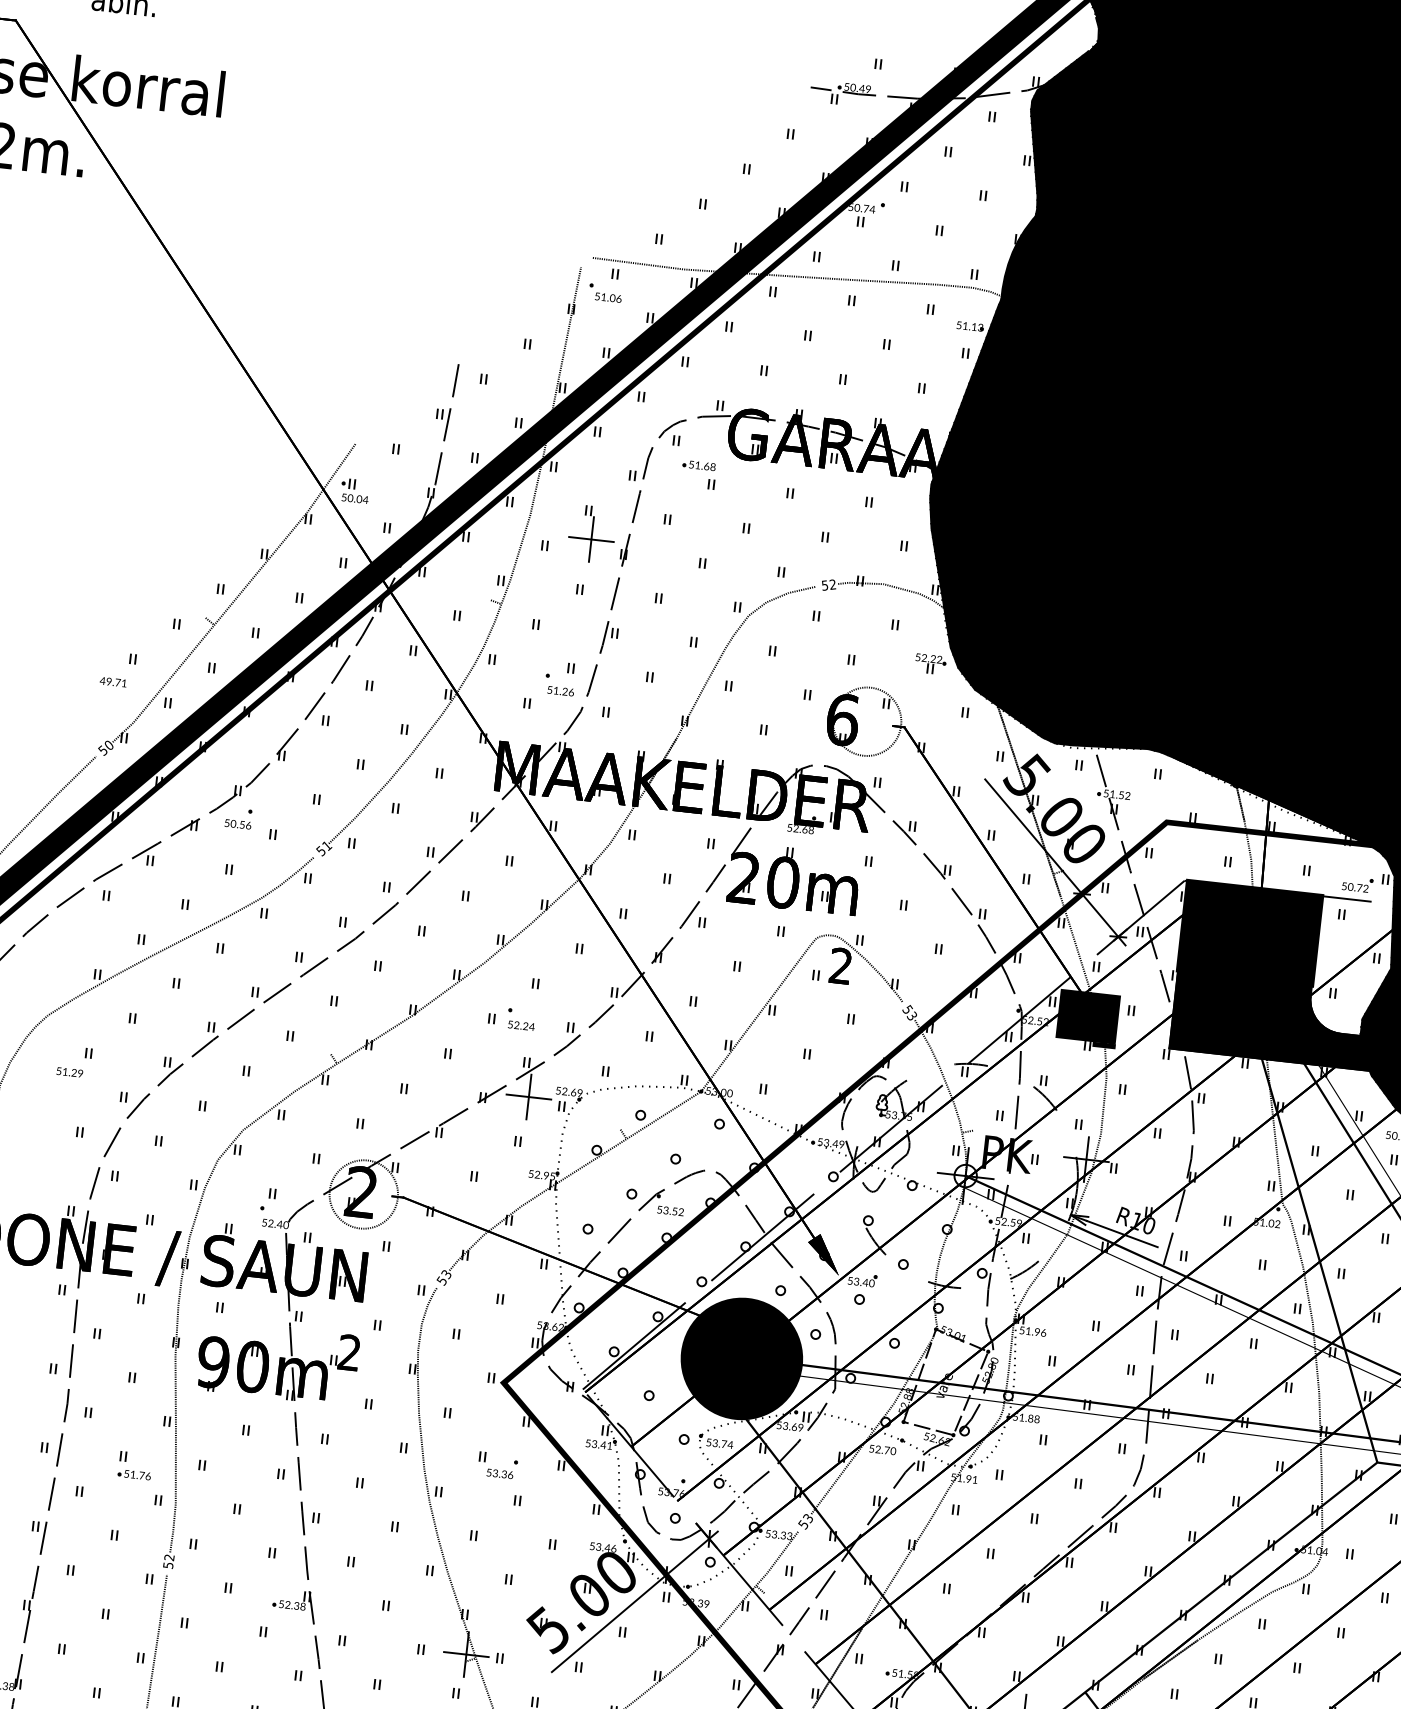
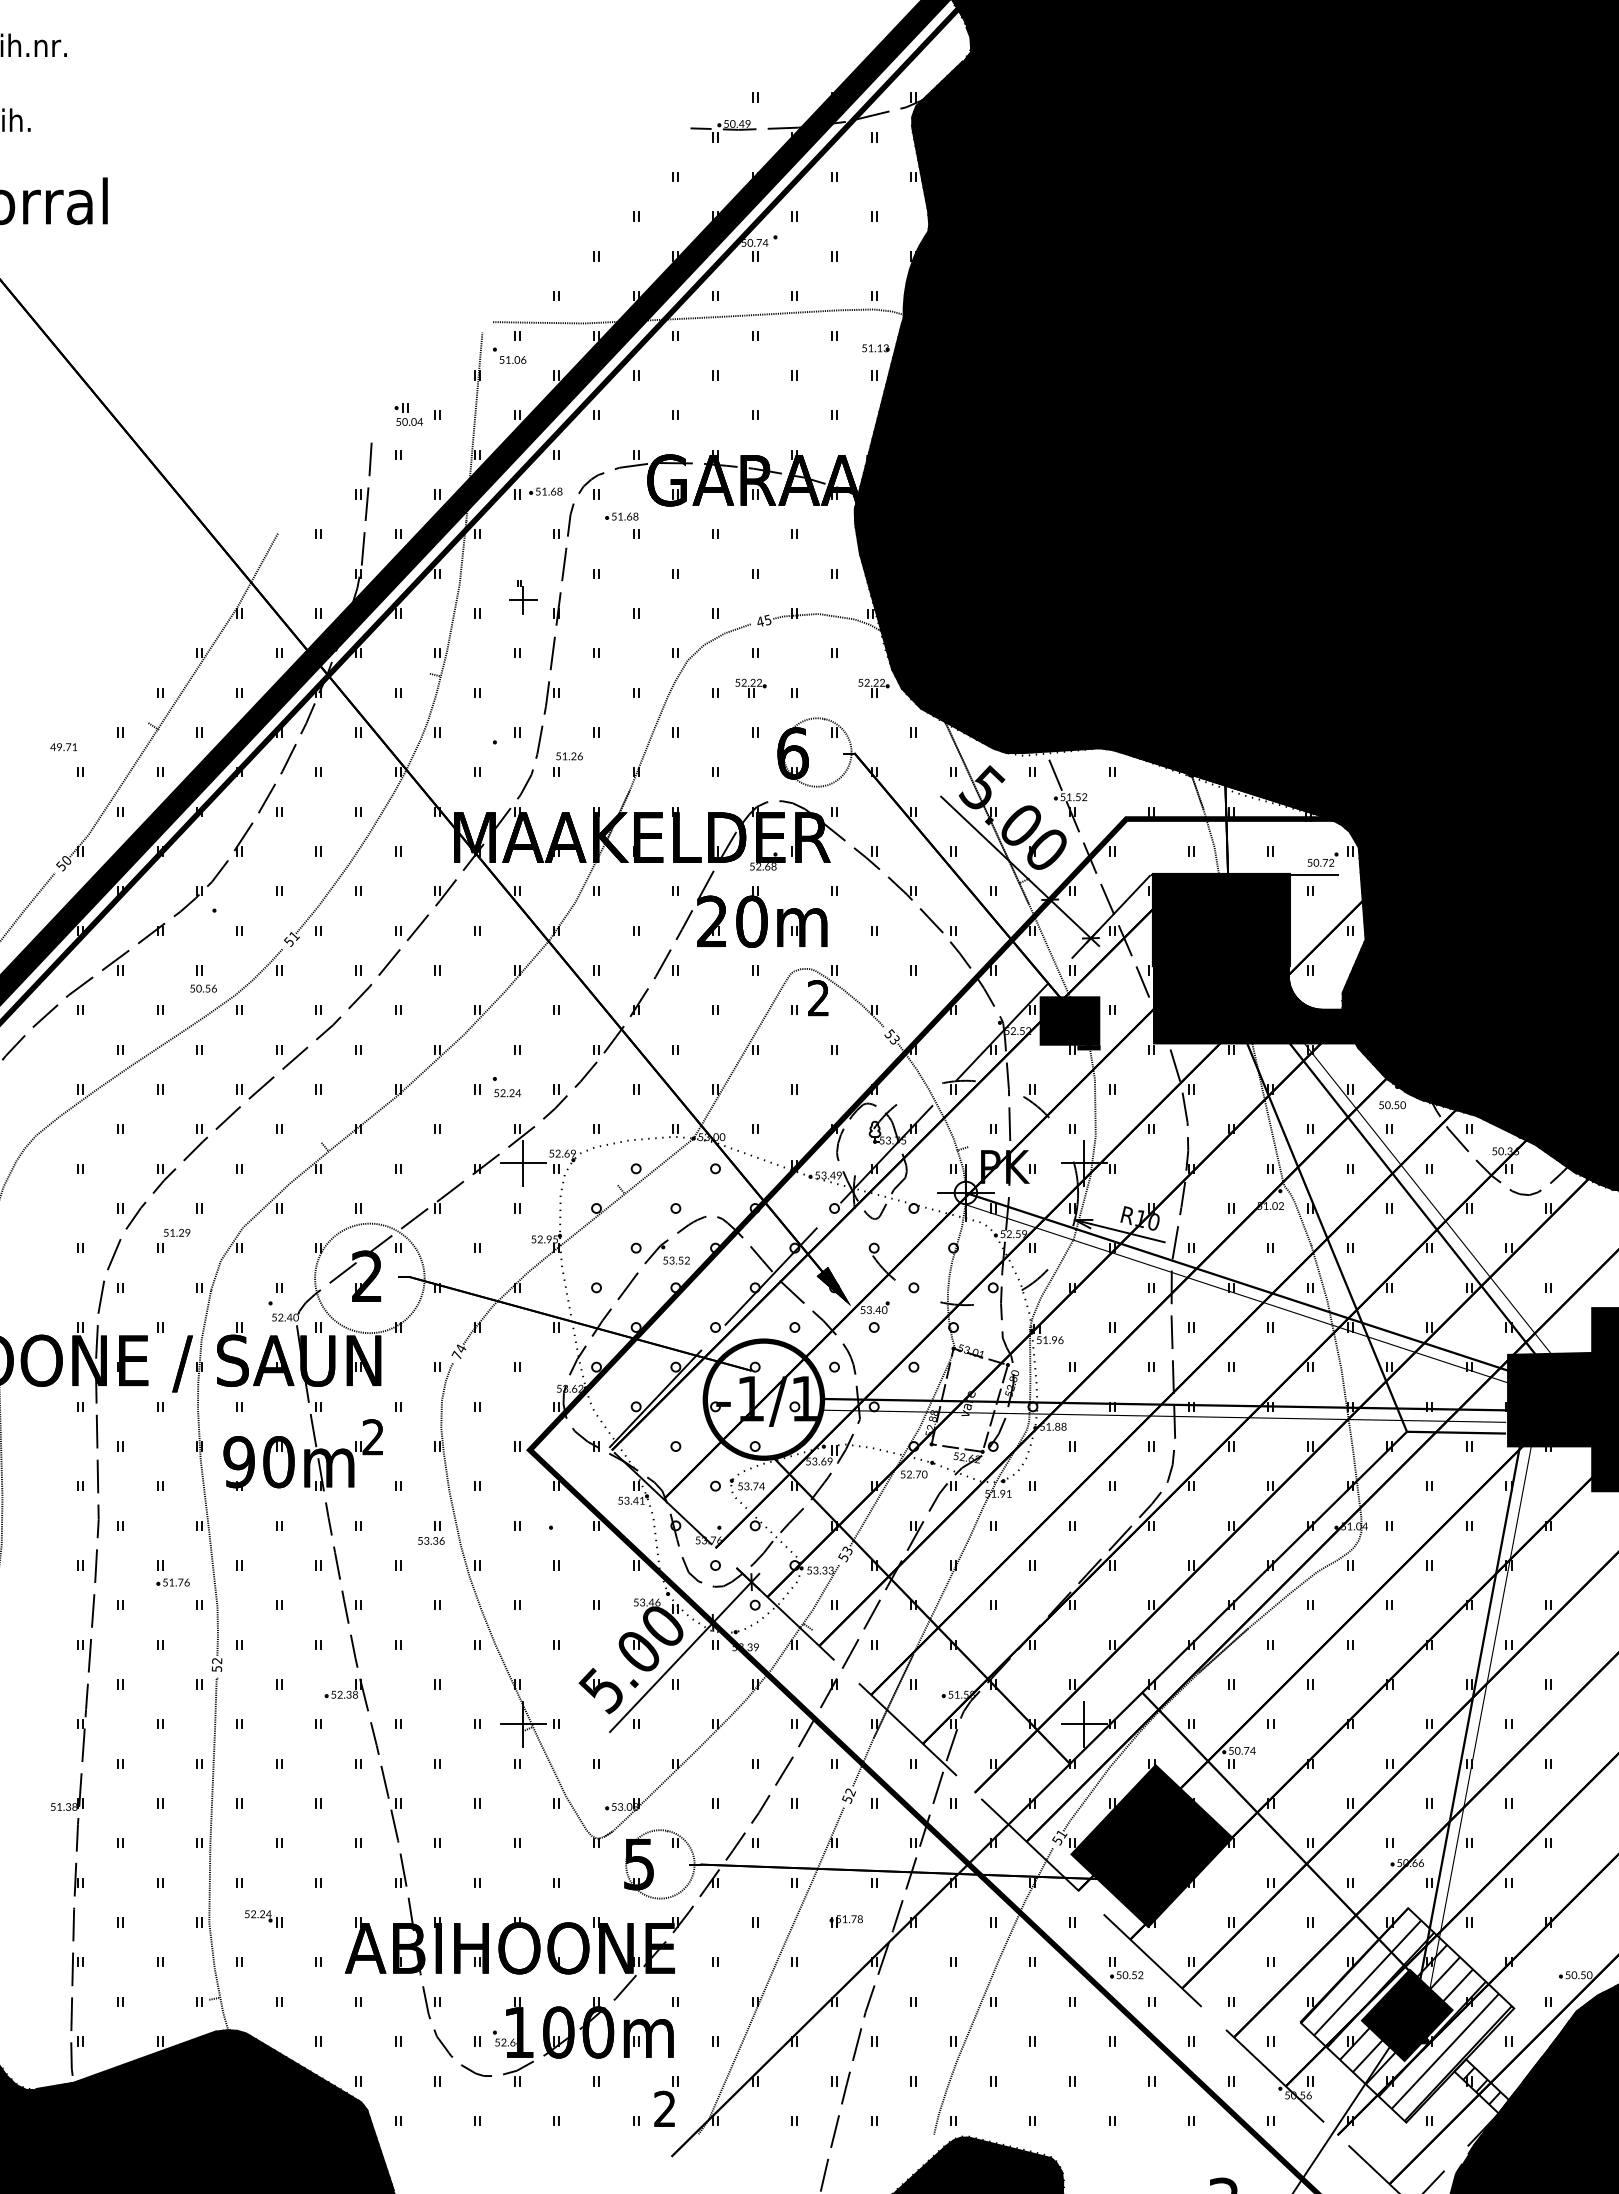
part: (626, 432) -> (545, 491), added
part: (354, 491) -> (408, 414), moved
part: (592, 534) -> (523, 597), size x0.6
text: (828, 584) -> (763, 620), 52 -> 45
part: (807, 649) -> (750, 687), added
text: (112, 682) -> (63, 747), moved
text: (560, 691) -> (569, 756), moved
text: (237, 824) -> (203, 988), moved
text: (70, 1072) -> (177, 1232), moved
circle: (363, 1194) -> (369, 1278), size x1.6
text: (443, 1277) -> (458, 1352), 53 -> 74
fill: (741, 1358) -> (763, 1399), removed
text: (500, 1473) -> (431, 1540), moved

